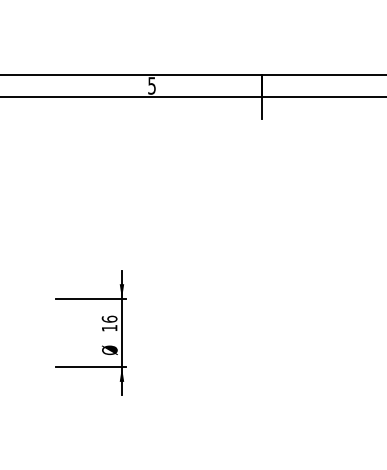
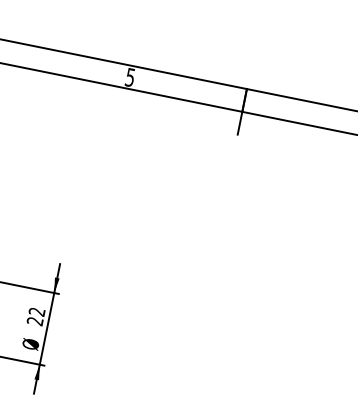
text: (109, 323) -> (36, 316), 16 -> 22

